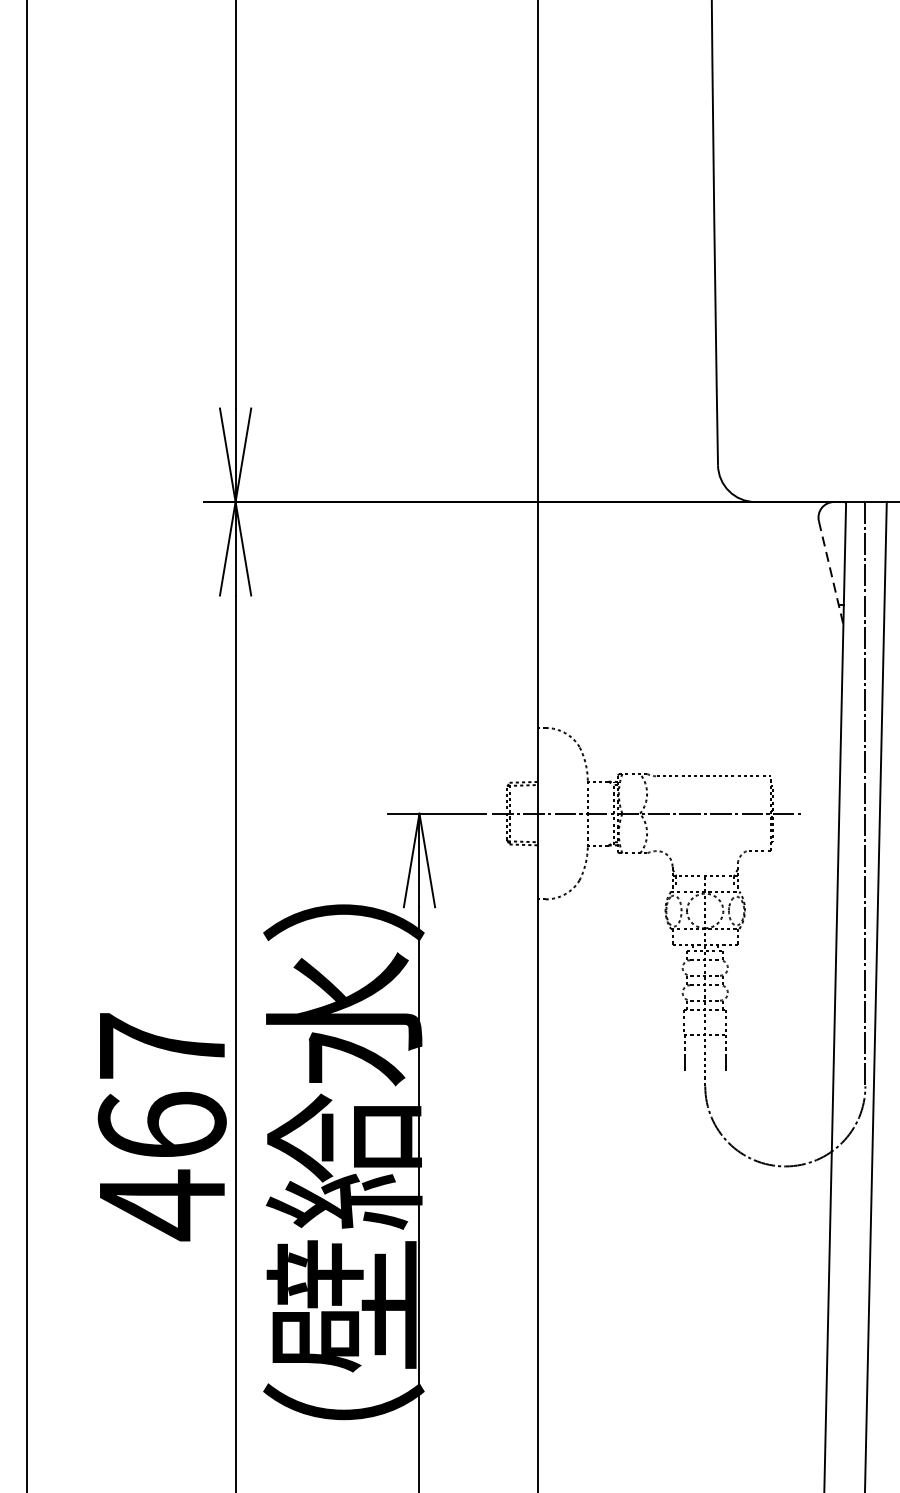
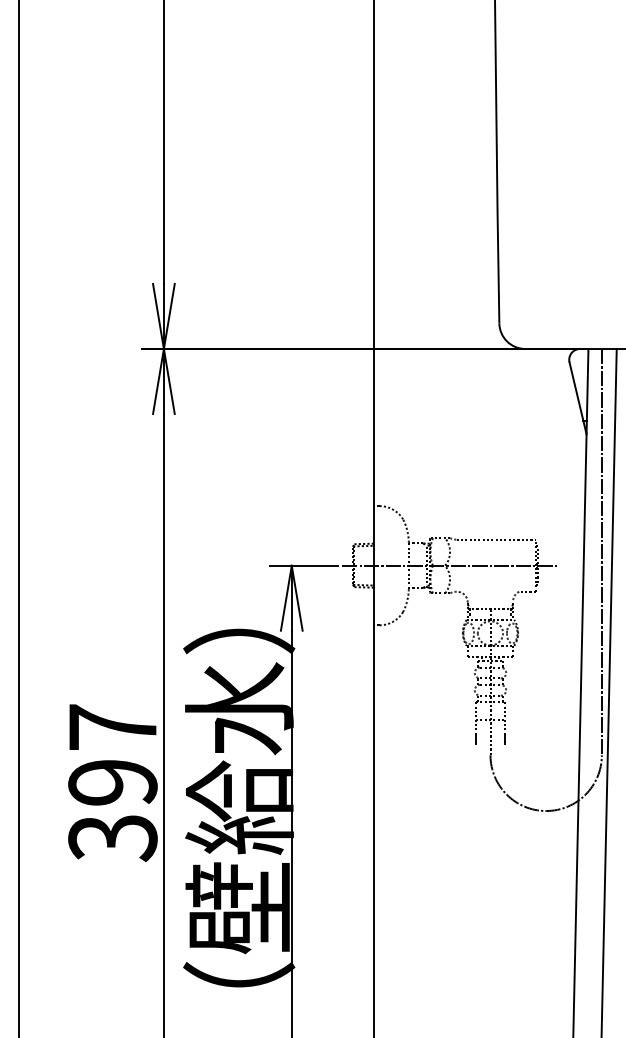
line: (831, 573) -> (578, 398), dashed -> solid
text: (161, 1167) -> (112, 811), 467 -> 397

